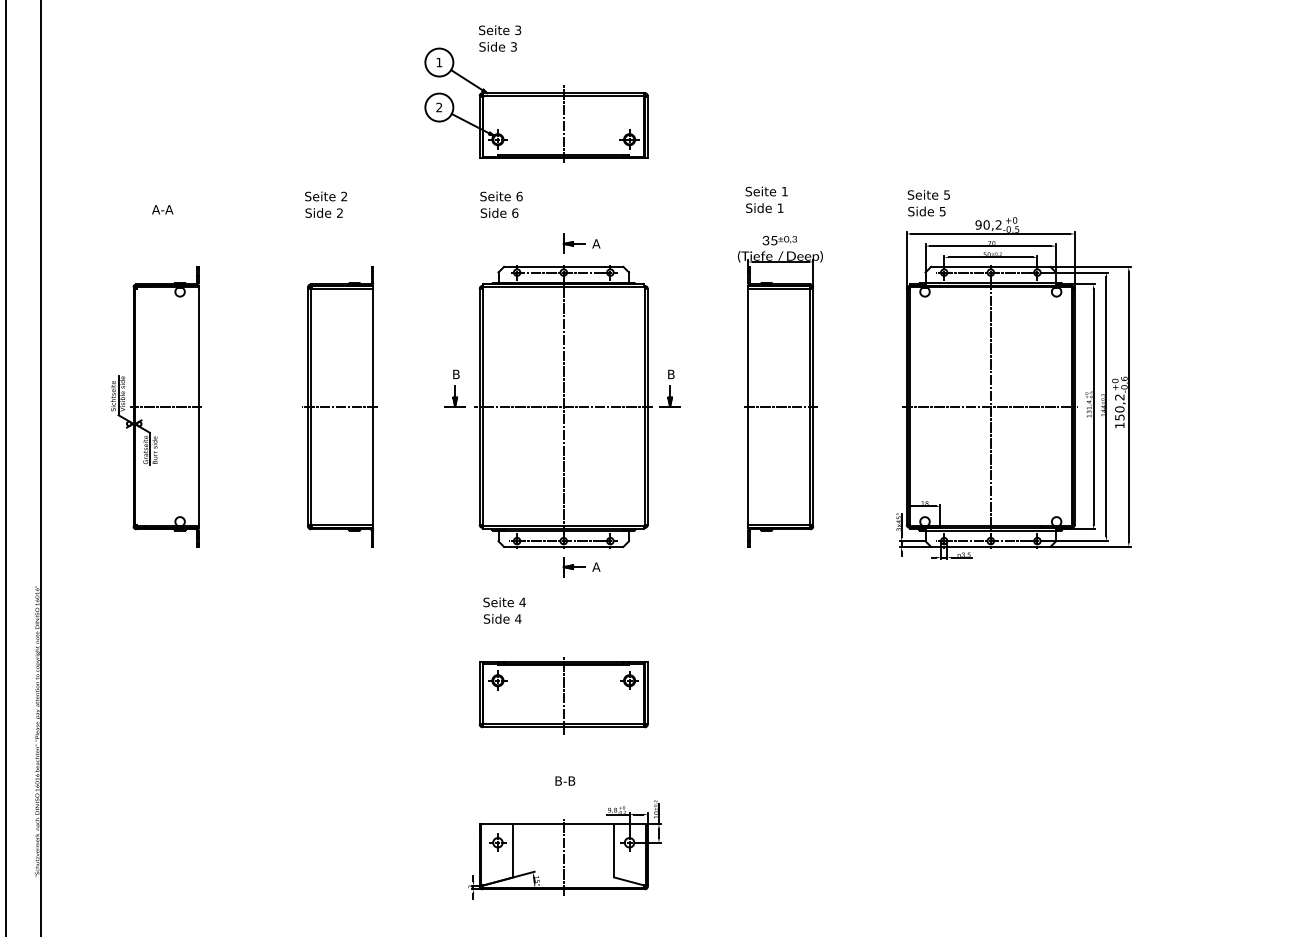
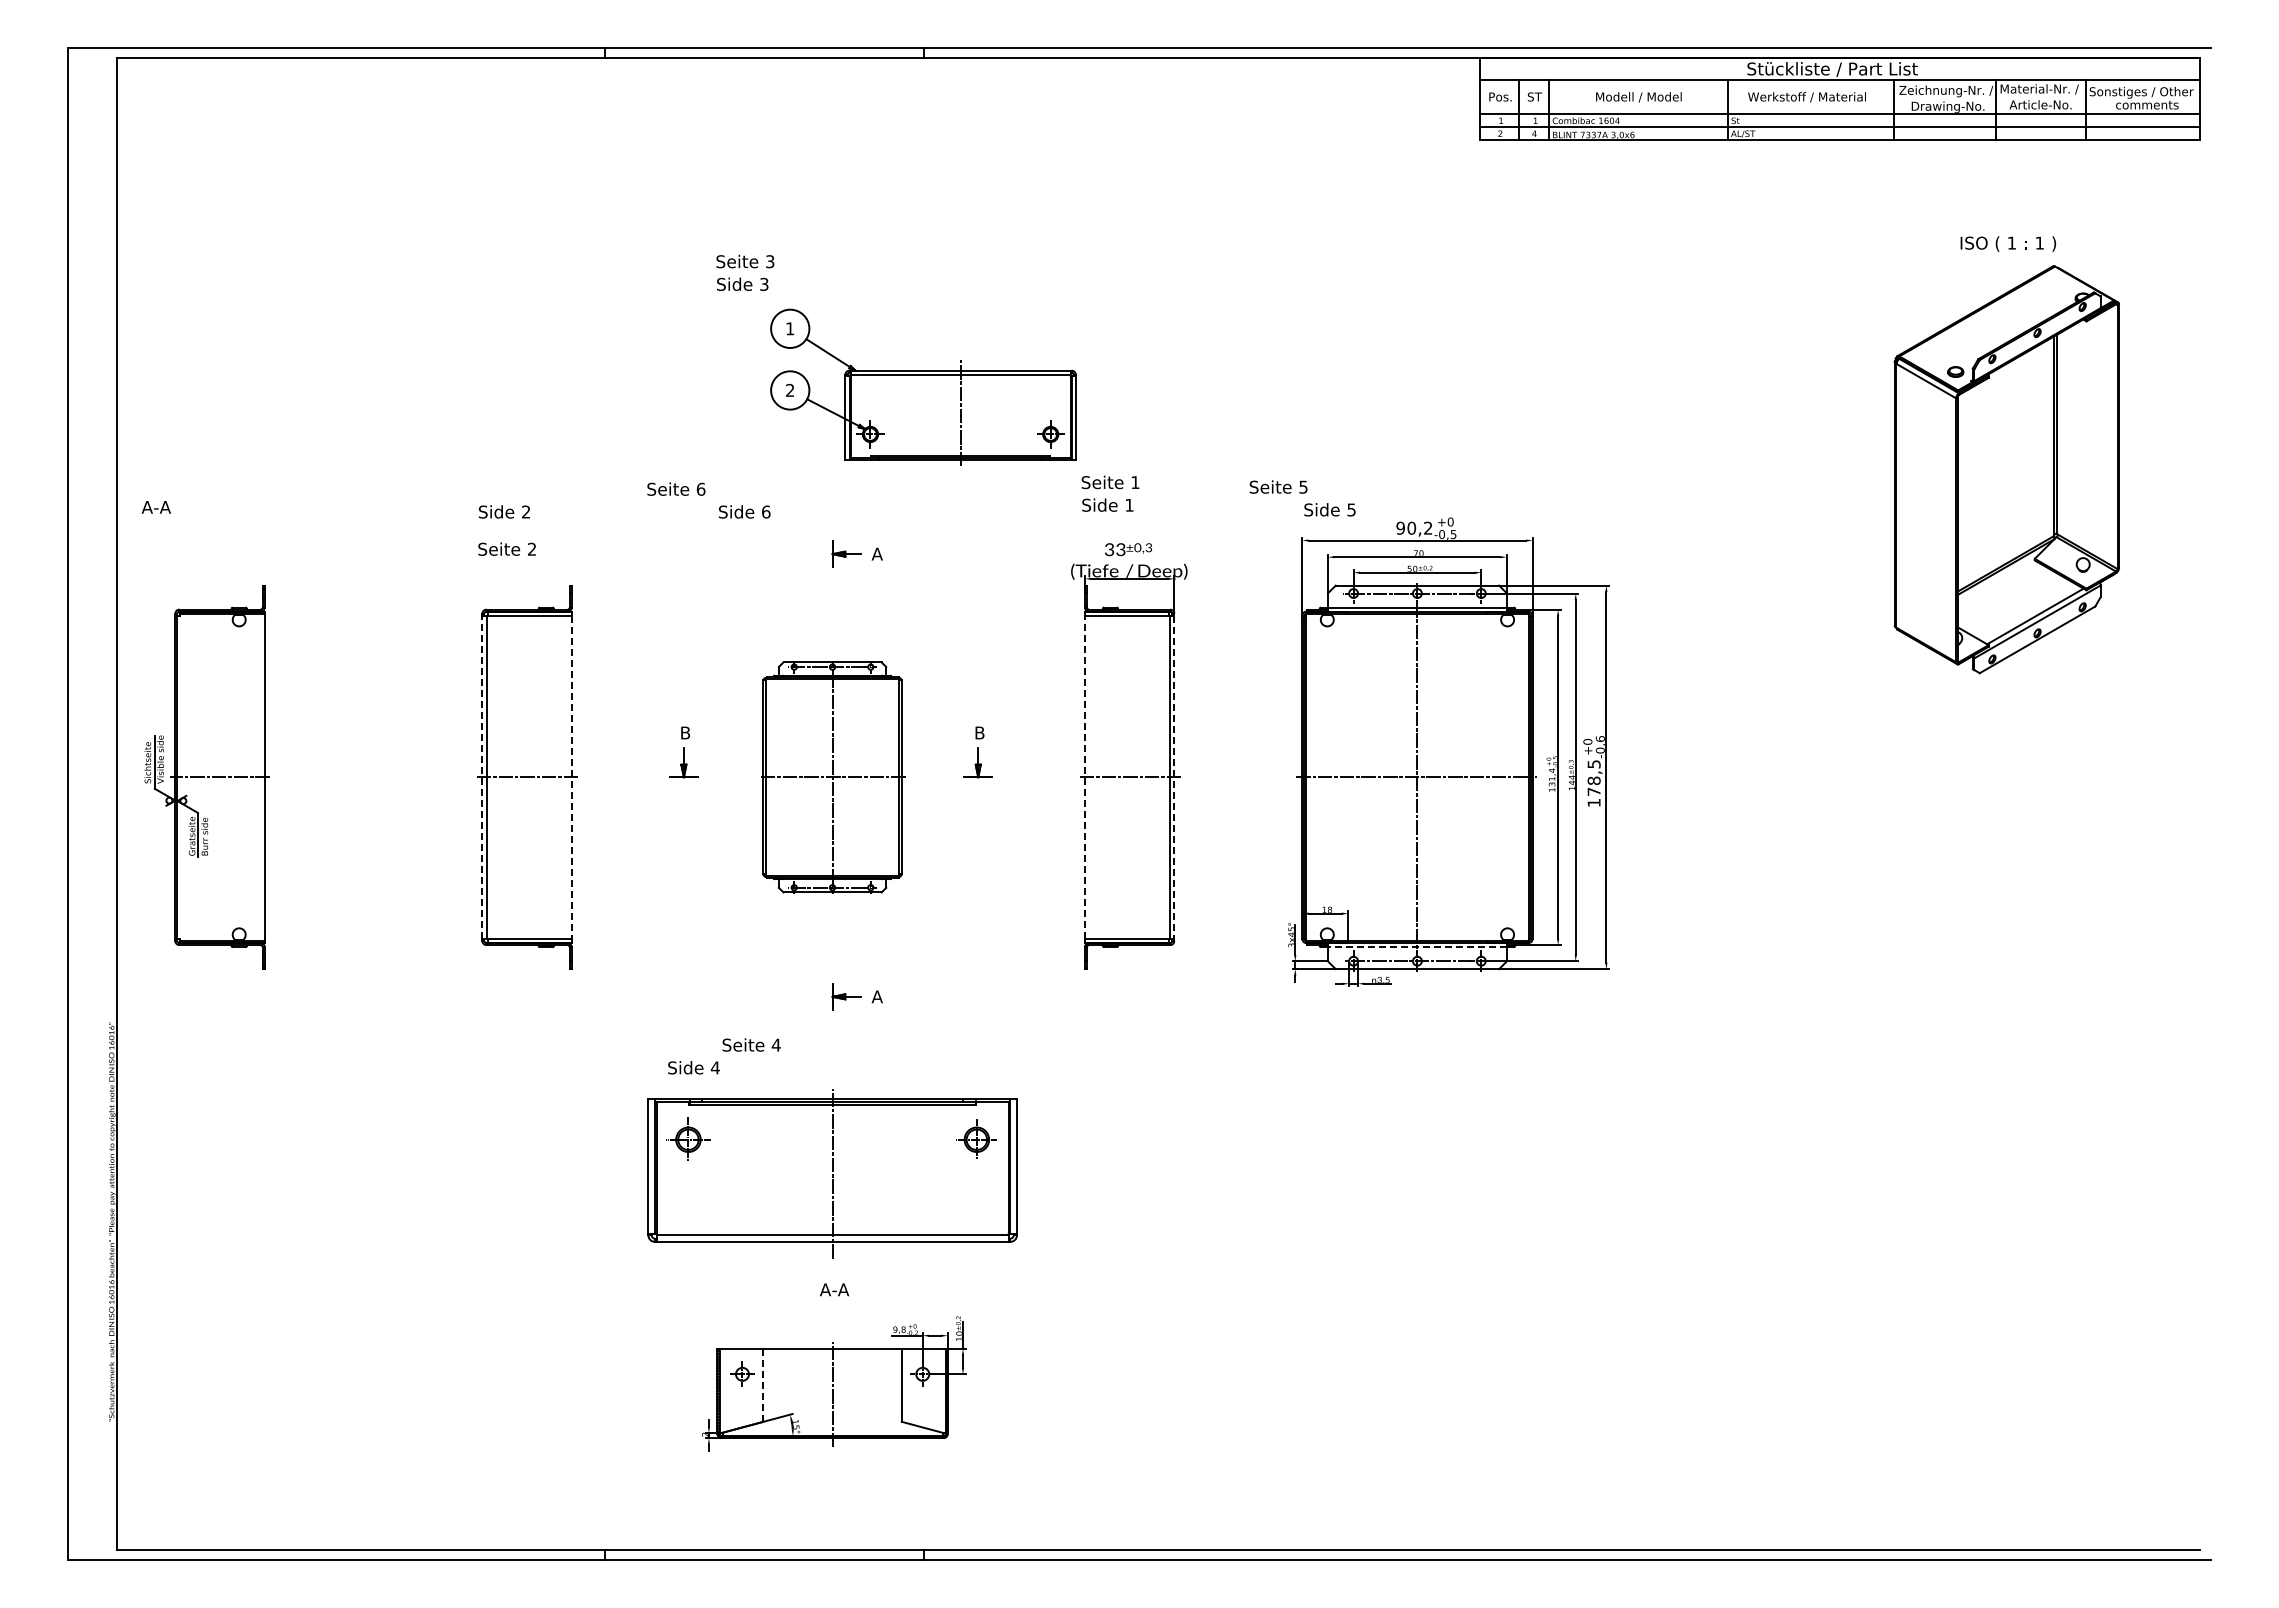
part: (536, 104) -> (923, 386), moved
text: (928, 194) -> (1278, 486), moved
text: (325, 195) -> (506, 548), moved
text: (501, 195) -> (676, 488), moved
text: (162, 209) -> (155, 507), moved
text: (773, 240) -> (1120, 549), 35 -> 33
part: (156, 406) -> (206, 777), moved
line: (308, 406) -> (482, 777), solid -> dashed
line: (373, 406) -> (571, 777), solid -> dashed
part: (563, 406) -> (832, 777), size x0.6
line: (747, 406) -> (1084, 777), solid -> dashed
line: (813, 406) -> (1174, 777), solid -> dashed
text: (1119, 406) -> (1593, 777), 150,2 -> 178,5
line: (990, 531) -> (1416, 947), solid -> dashed
text: (502, 618) -> (693, 1067), moved
part: (563, 696) -> (832, 1173), size x1.6
text: (565, 780) -> (834, 1289), B-B -> A-A
line: (513, 850) -> (763, 1385), solid -> dashed

